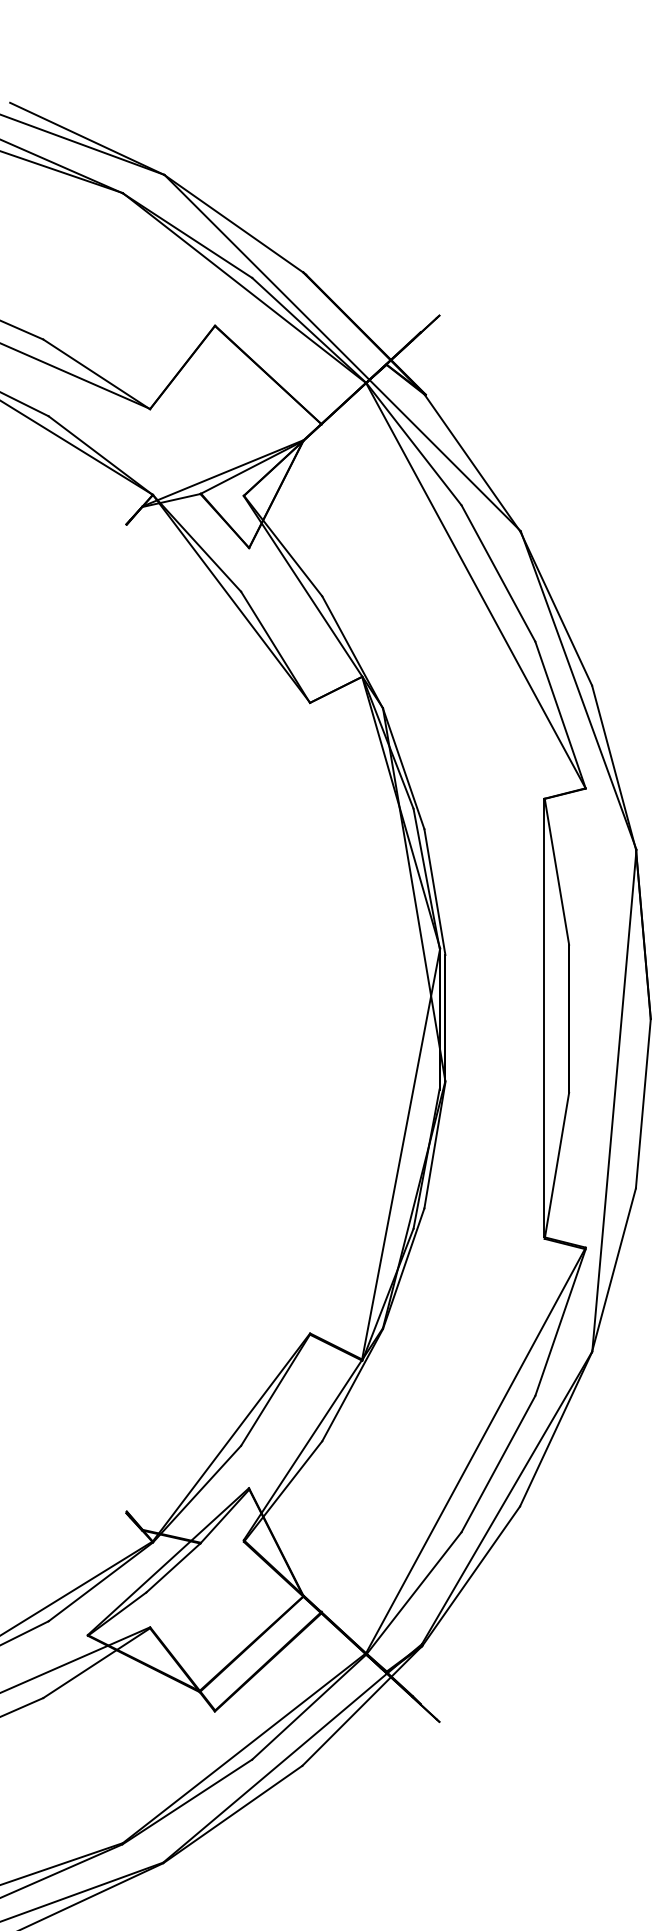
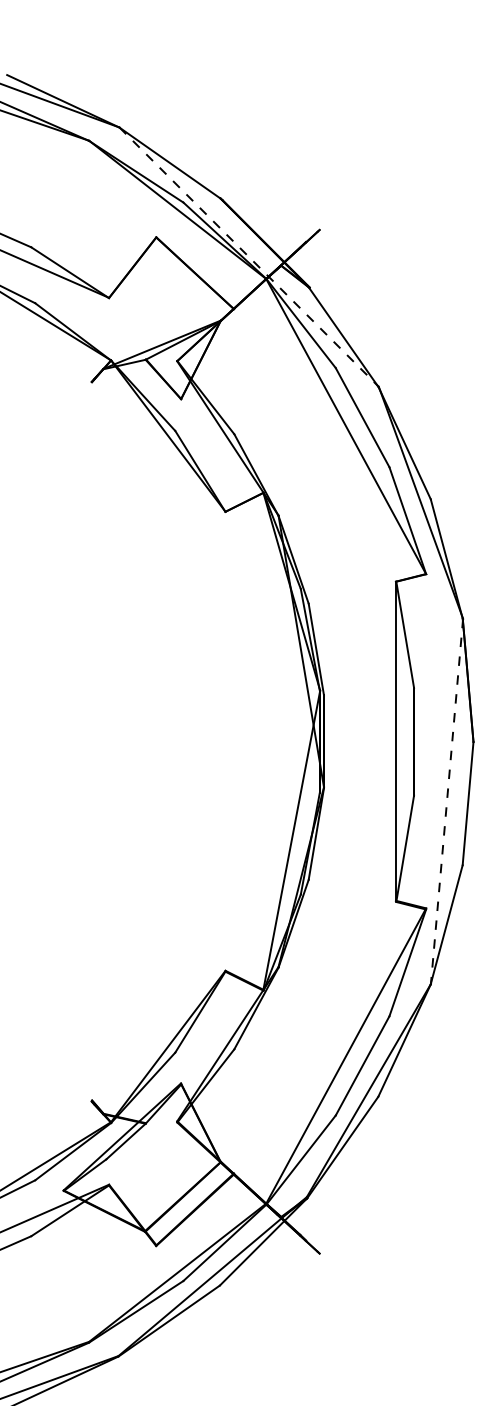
line: (342, 353) -> (249, 257), solid -> dashed
line: (614, 1100) -> (447, 801), solid -> dashed

